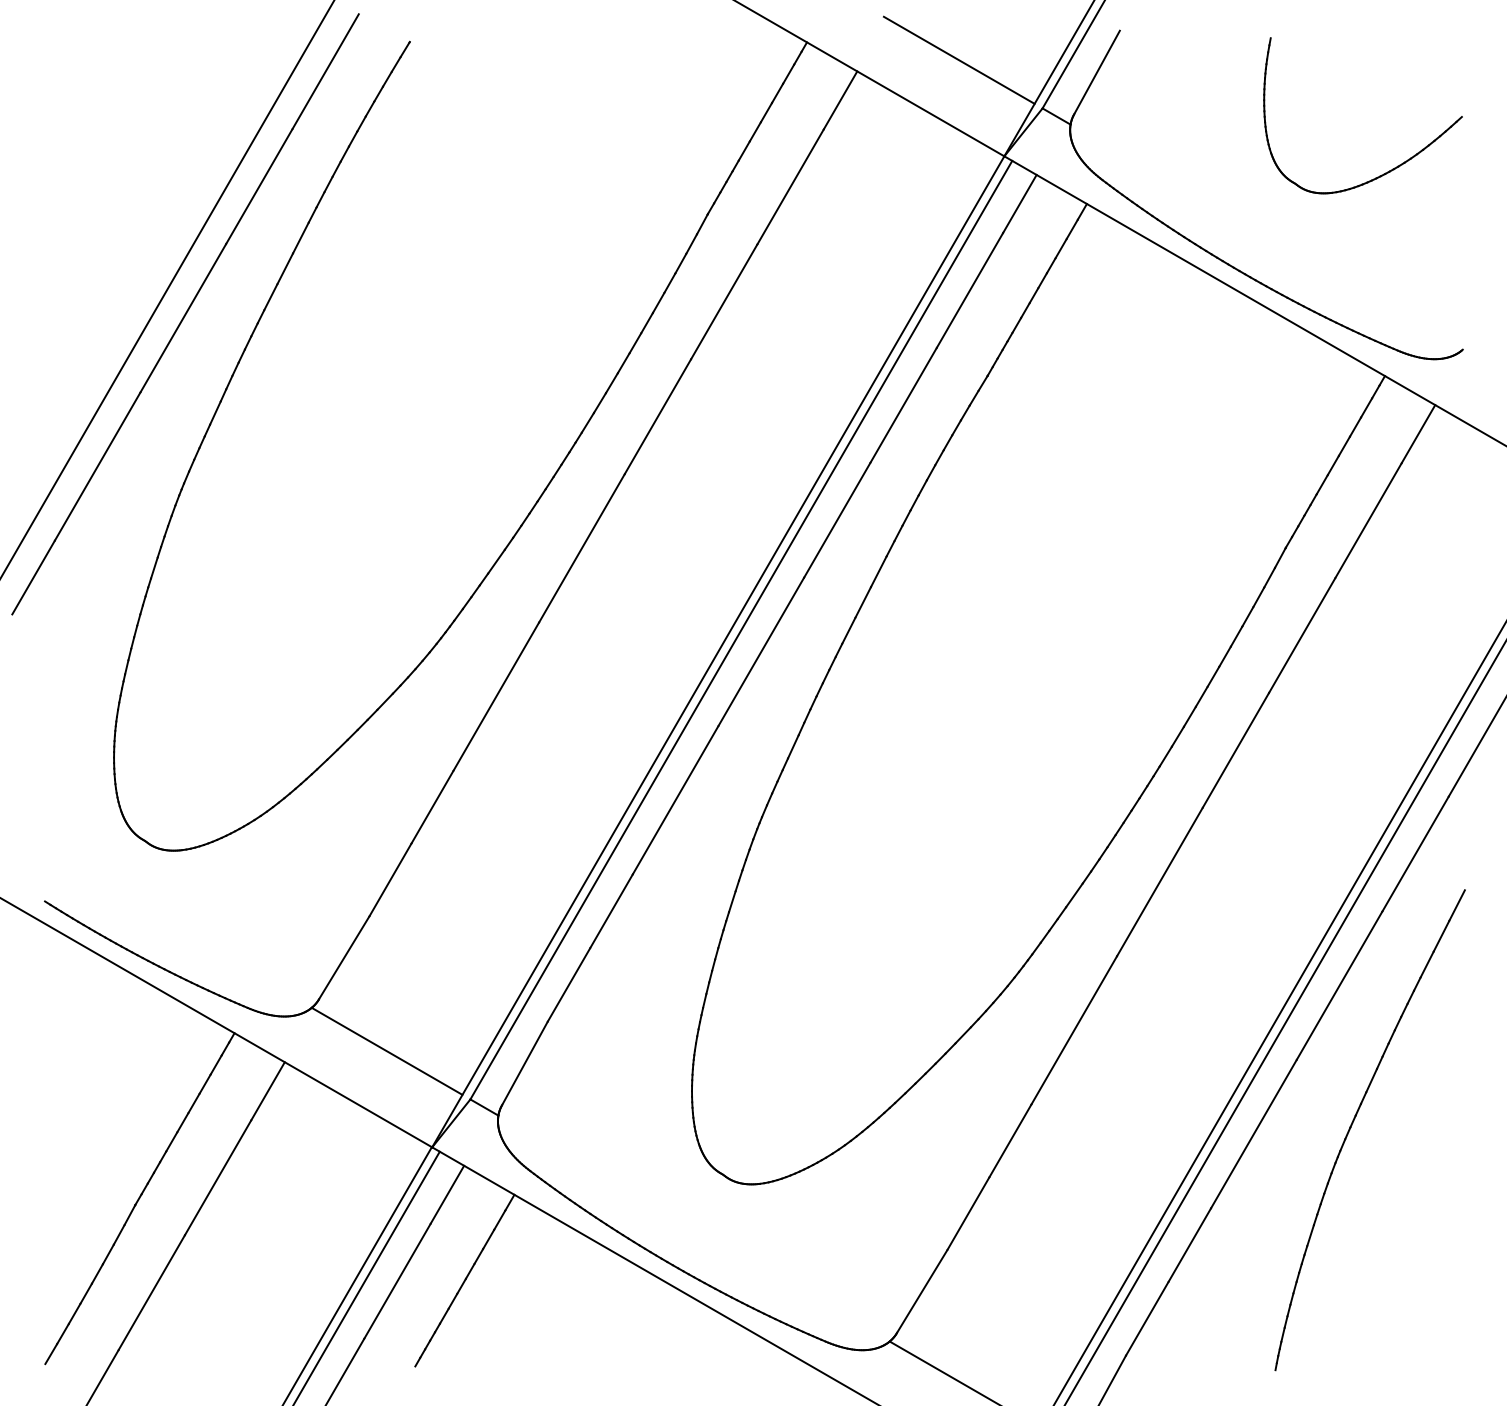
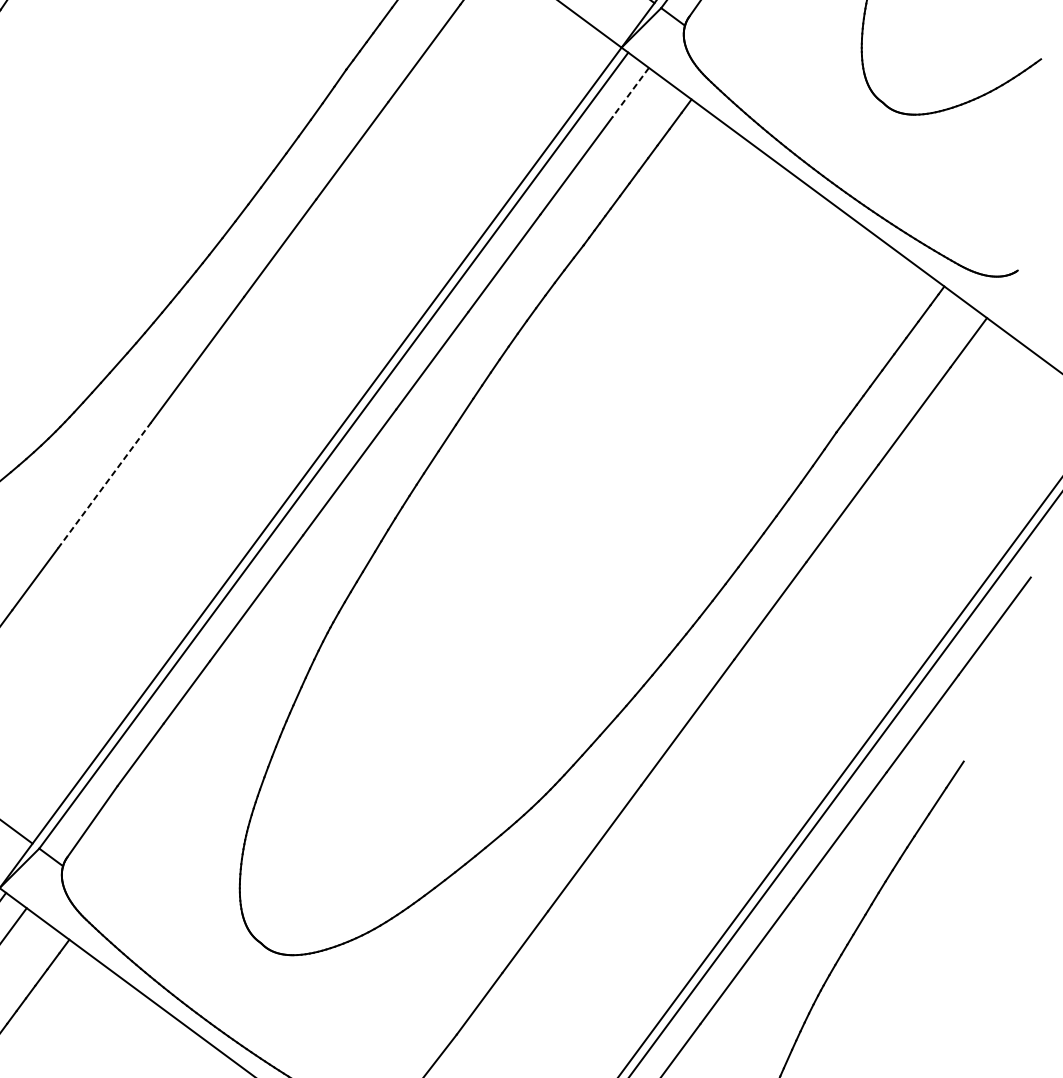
line: (1019, 204) -> (630, 92), solid -> dashed
line: (496, 696) -> (104, 485), solid -> dashed

